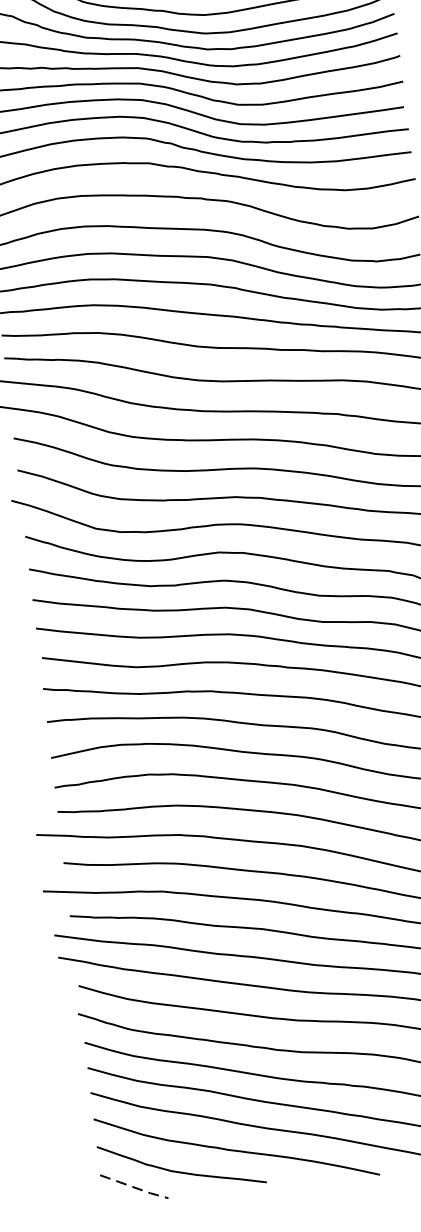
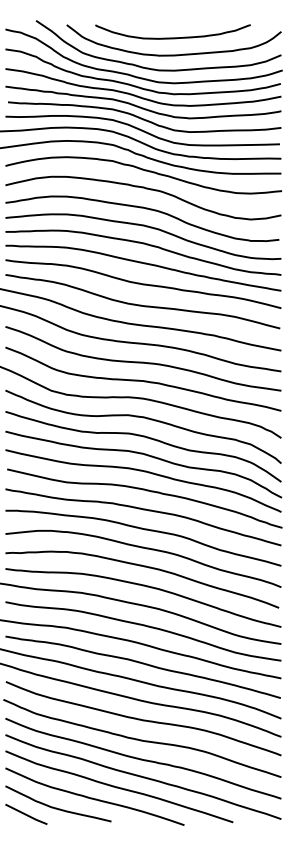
line: (136, 1188) -> (27, 815), dashed -> solid

